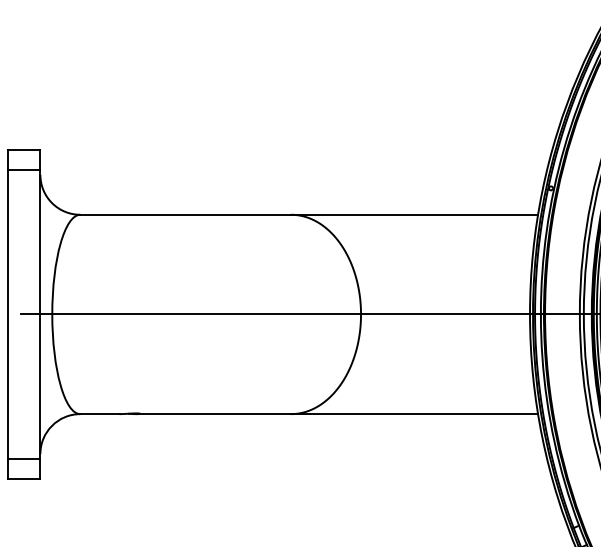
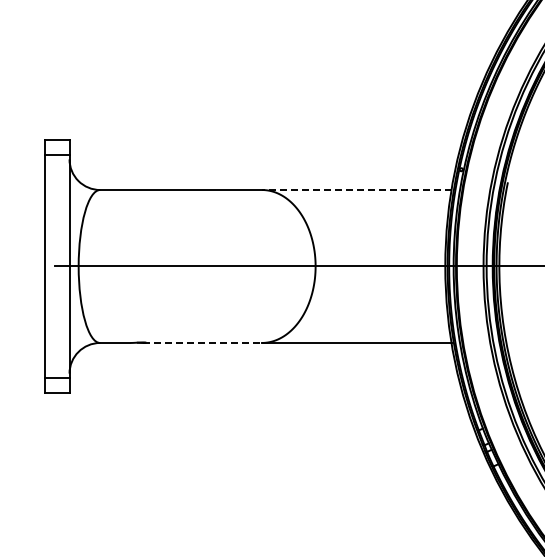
line: (414, 214) -> (356, 189), solid -> dashed
line: (214, 413) -> (203, 342), solid -> dashed

